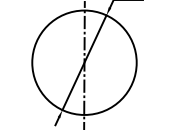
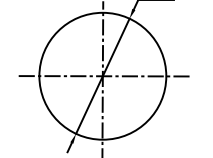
line: (85, 62) -> (104, 76), added

